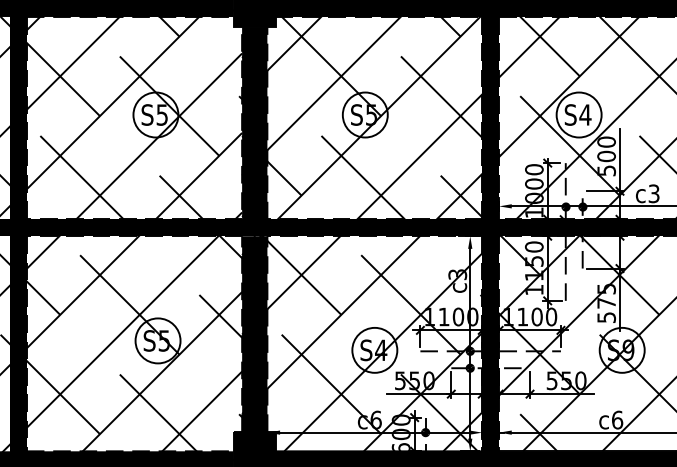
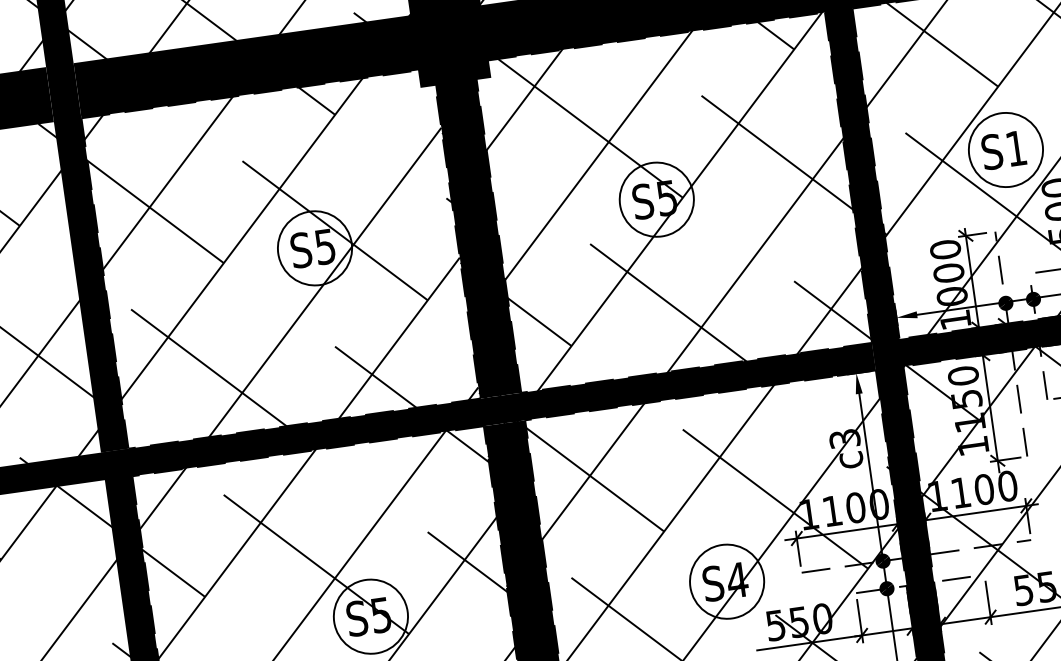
text: (585, 114) -> (1016, 147), S4 -> S1

